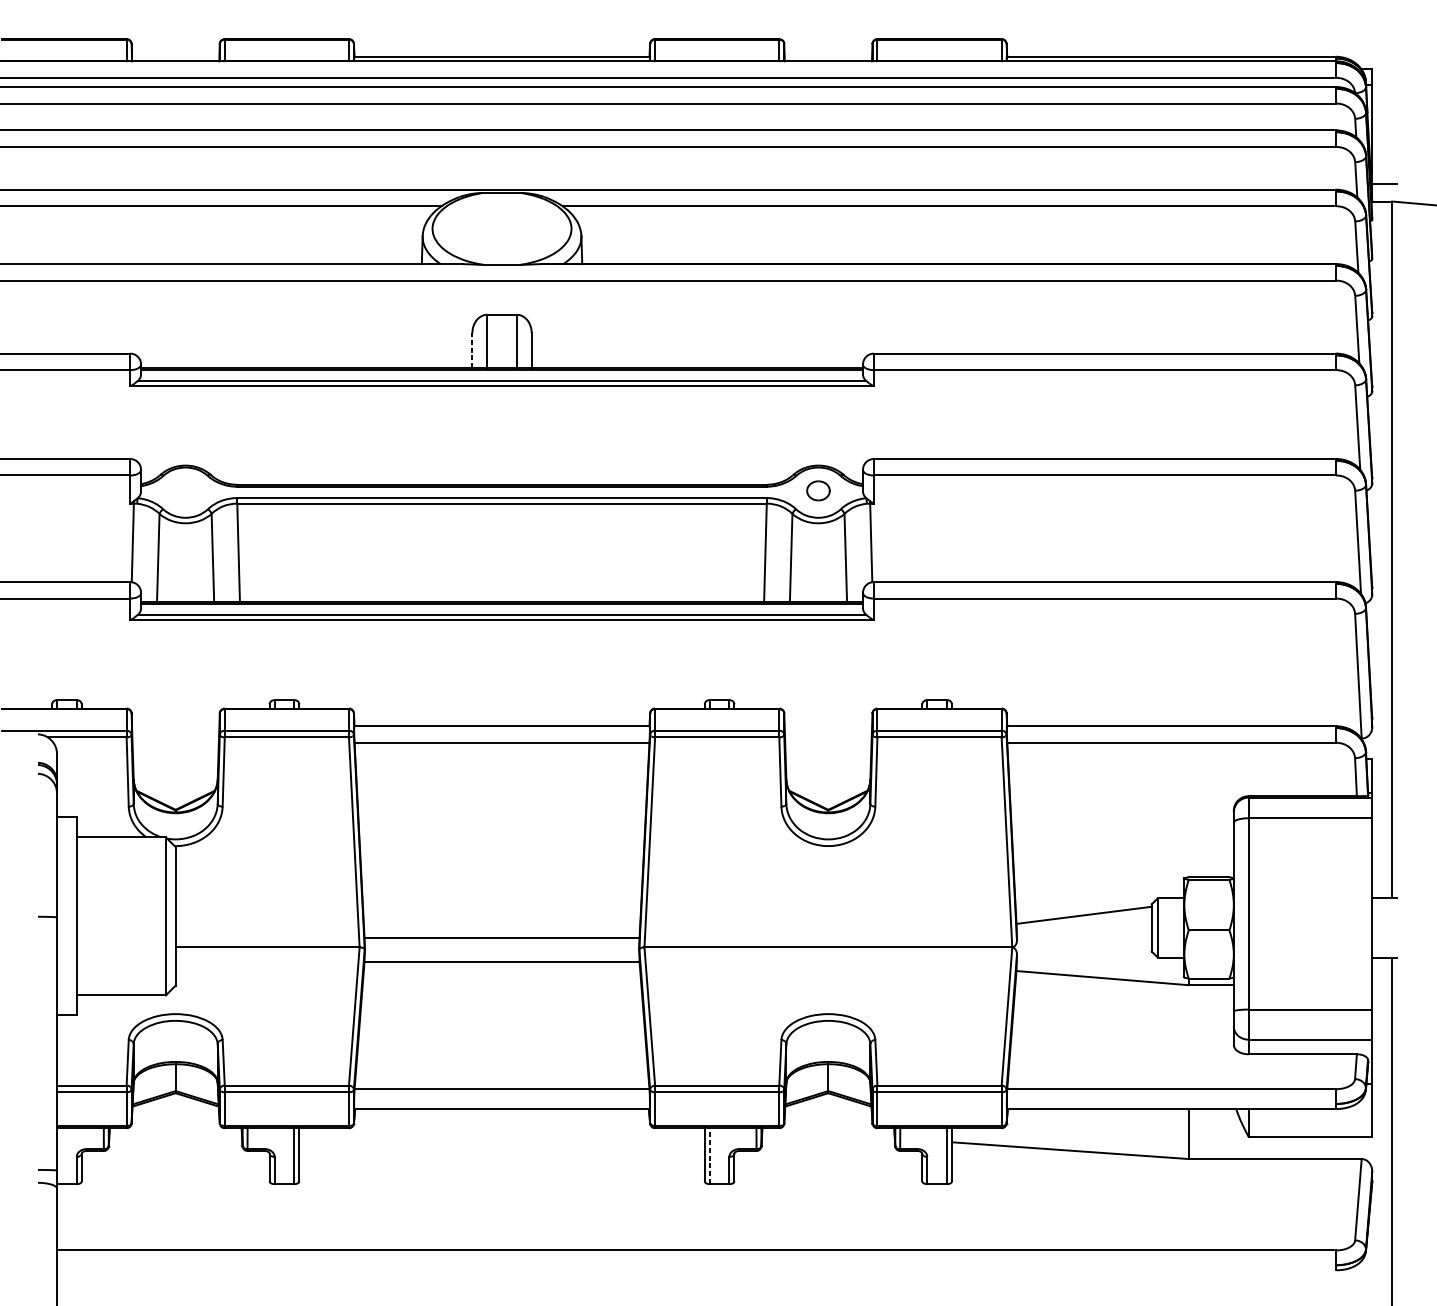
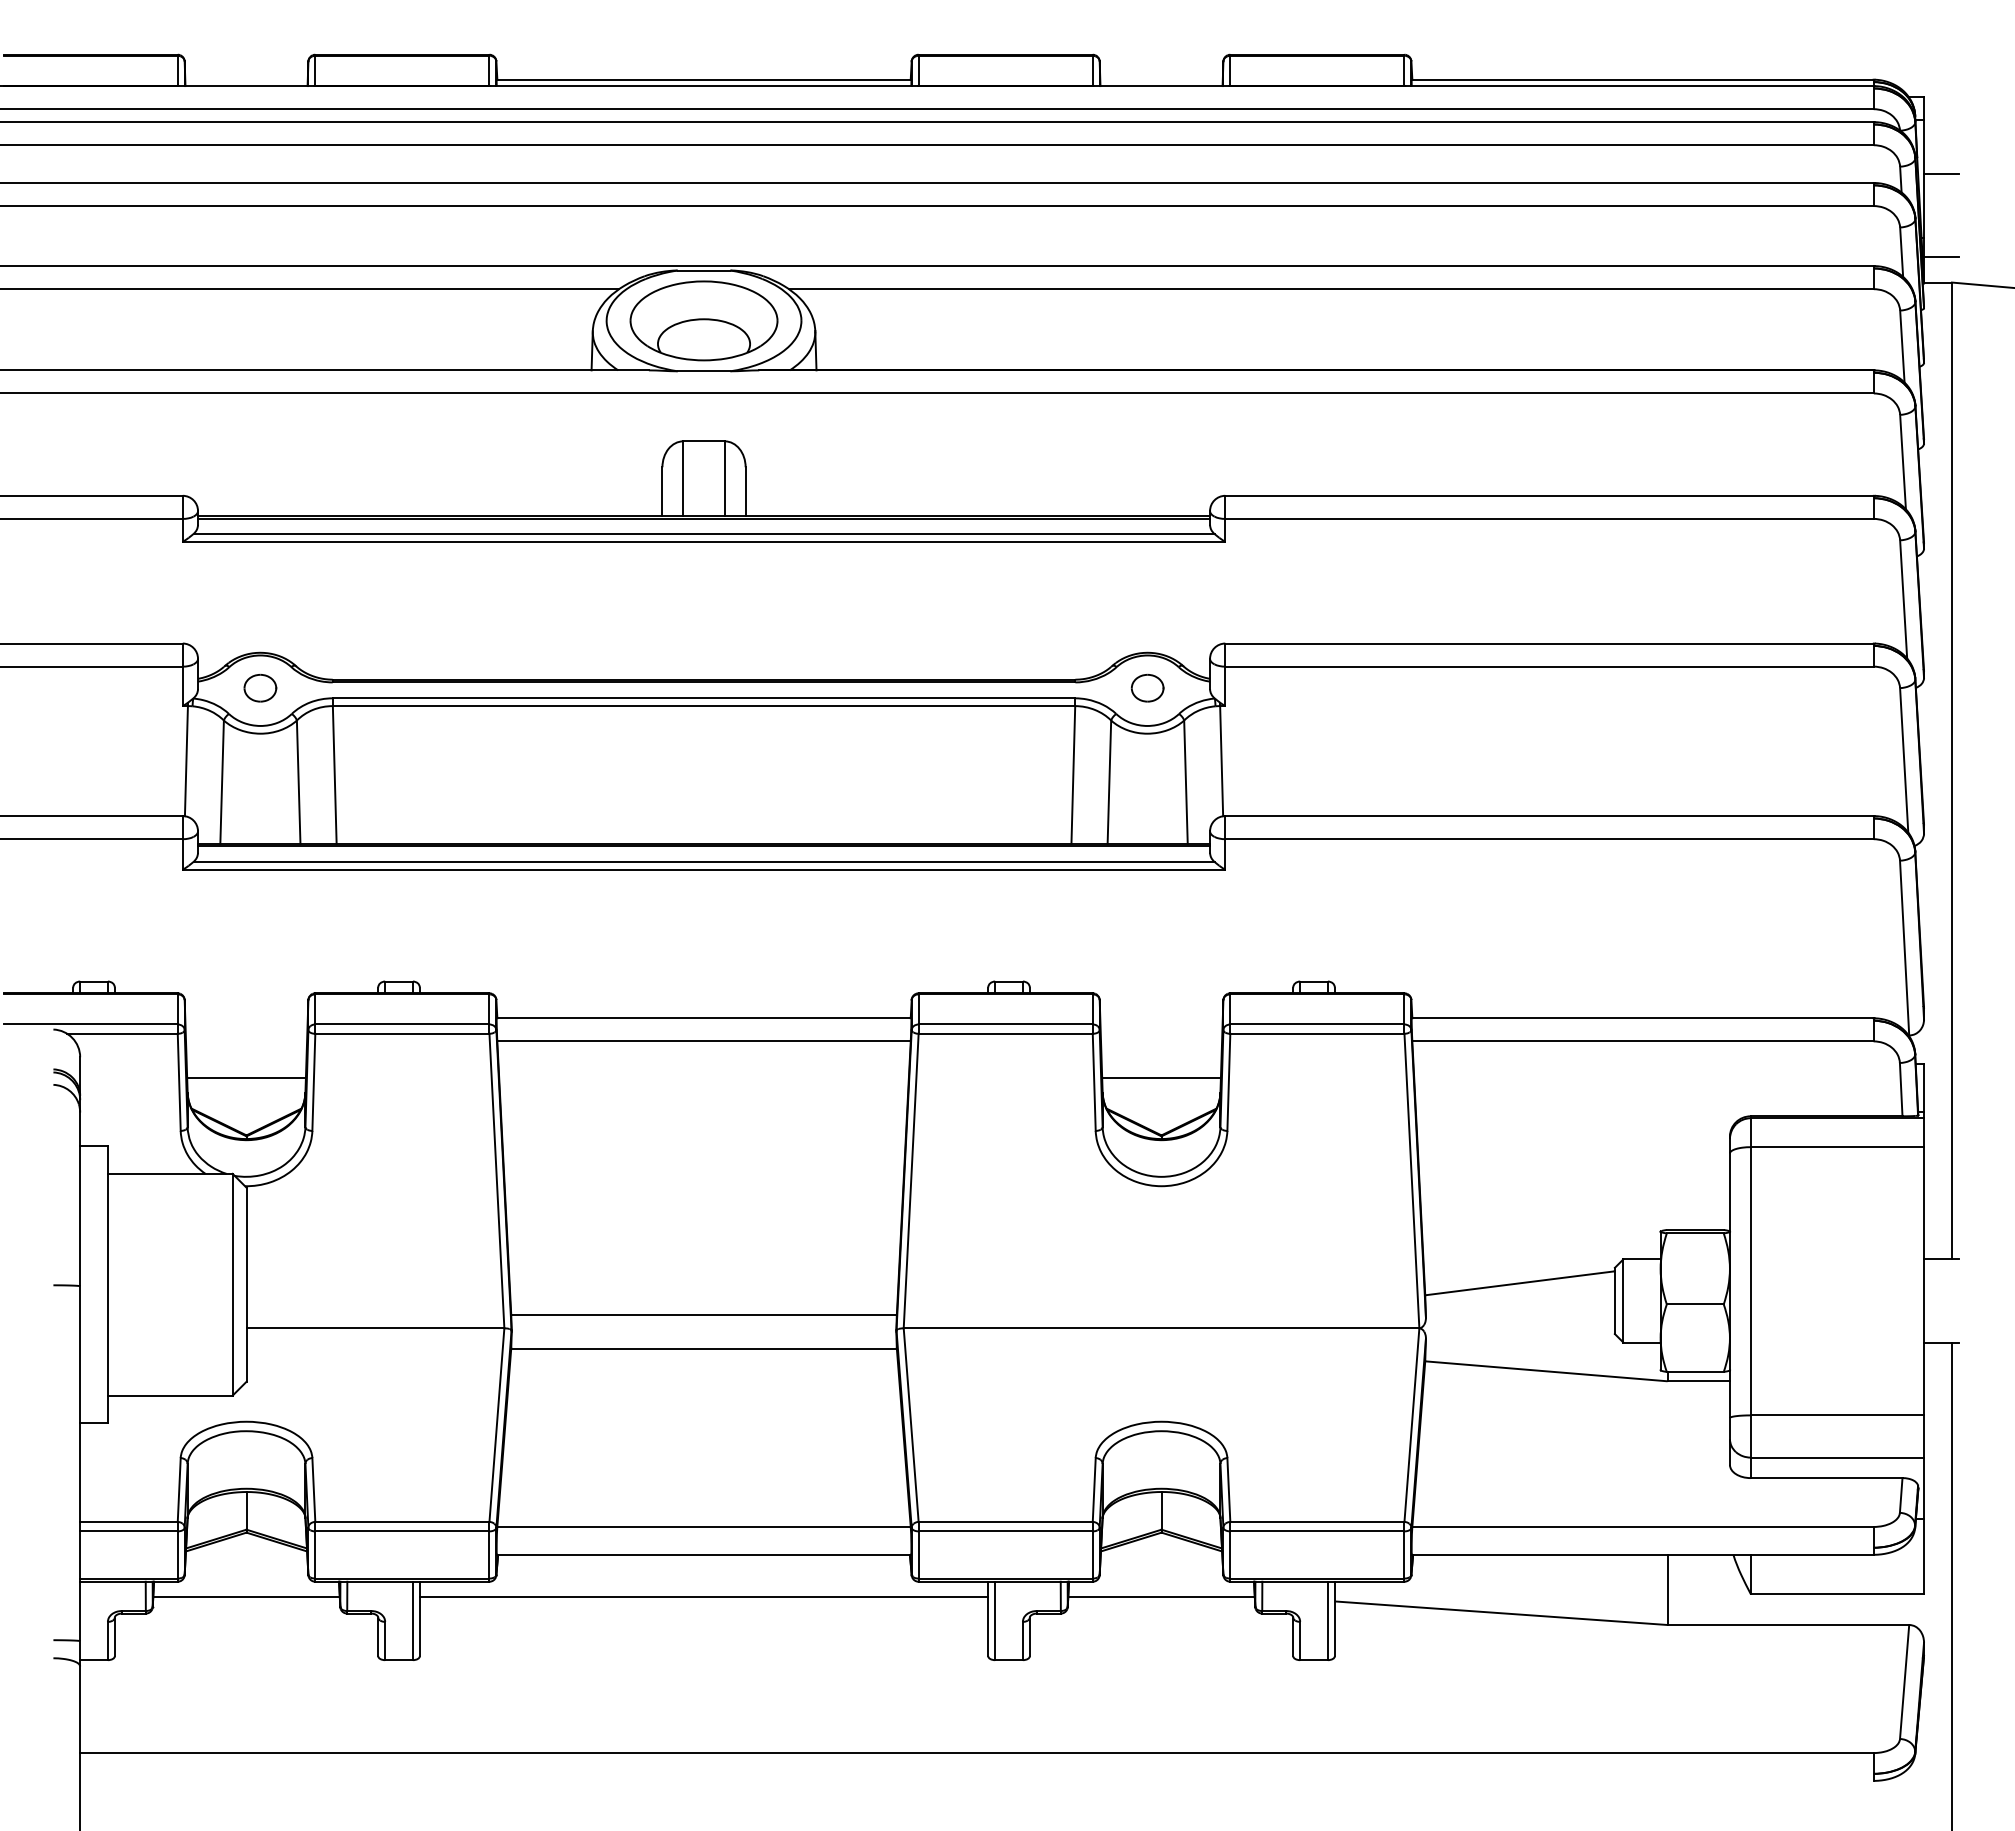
line: (1384, 124) -> (1941, 174), added
part: (501, 228) -> (703, 320), added
line: (472, 350) -> (662, 491), dashed -> solid
part: (185, 491) -> (260, 688), added
line: (175, 769) -> (246, 1078), added
line: (828, 769) -> (1161, 1078), added
line: (175, 1138) -> (246, 1596), added
line: (501, 1138) -> (703, 1596), added
line: (828, 1138) -> (1161, 1596), added
line: (709, 1155) -> (995, 1620), dashed -> solid

